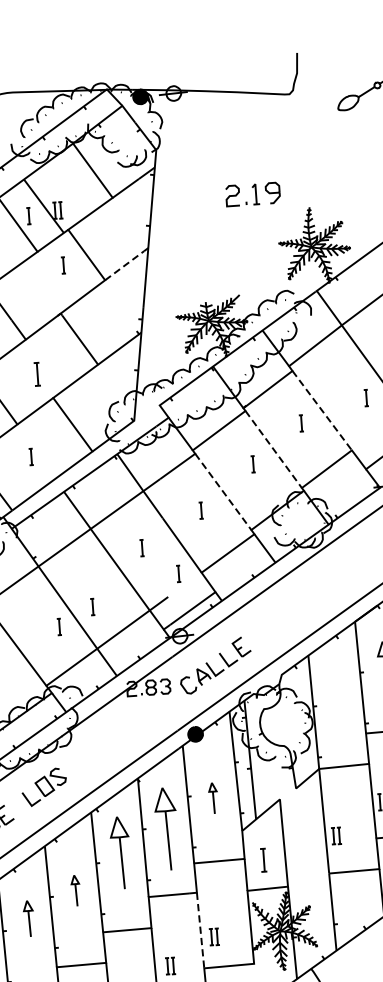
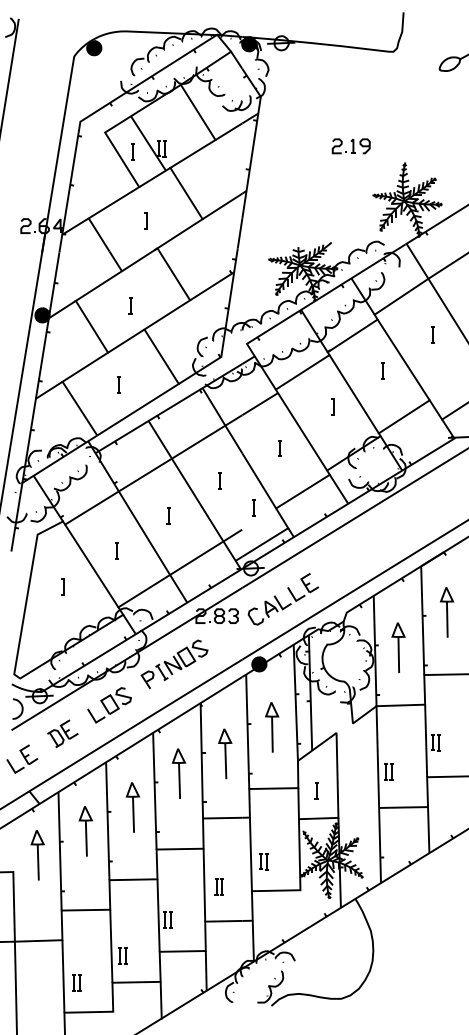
part: (252, 194) -> (350, 146), size x0.71
line: (63, 264) -> (146, 220), moved
line: (124, 265) -> (222, 206), dashed -> solid
part: (37, 374) -> (130, 305), size x0.71
line: (365, 397) -> (432, 334), moved
line: (322, 411) -> (403, 360), dashed -> solid
line: (274, 449) -> (354, 394), dashed -> solid
line: (223, 491) -> (302, 431), dashed -> solid
part: (92, 606) -> (168, 515), moved
line: (58, 626) -> (116, 550), moved
part: (337, 706) -> (398, 647), added
part: (108, 740) -> (174, 664), added
part: (213, 798) -> (272, 727), size x1.67
part: (167, 828) -> (225, 753), size x0.62
part: (120, 852) -> (178, 773), size x0.71
part: (263, 860) -> (316, 790), size x0.71
part: (75, 890) -> (132, 807), size x1.67
part: (28, 918) -> (85, 831), size x1.43
line: (200, 930) -> (250, 854), dashed -> solid

